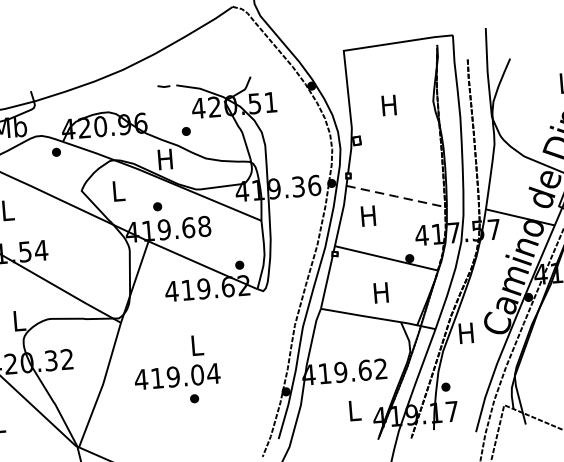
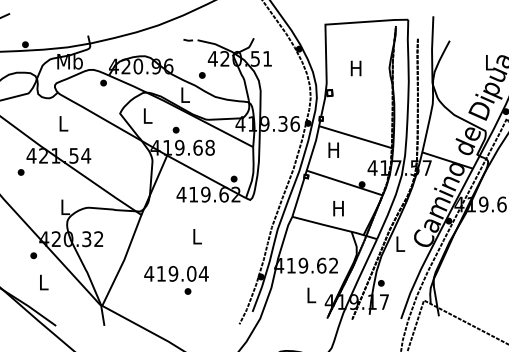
text: (164, 158) -> (184, 94), H -> L
line: (397, 196) -> (356, 137), dashed -> solid
text: (465, 332) -> (399, 243), H -> L
text: (178, 385) -> (176, 280), moved

